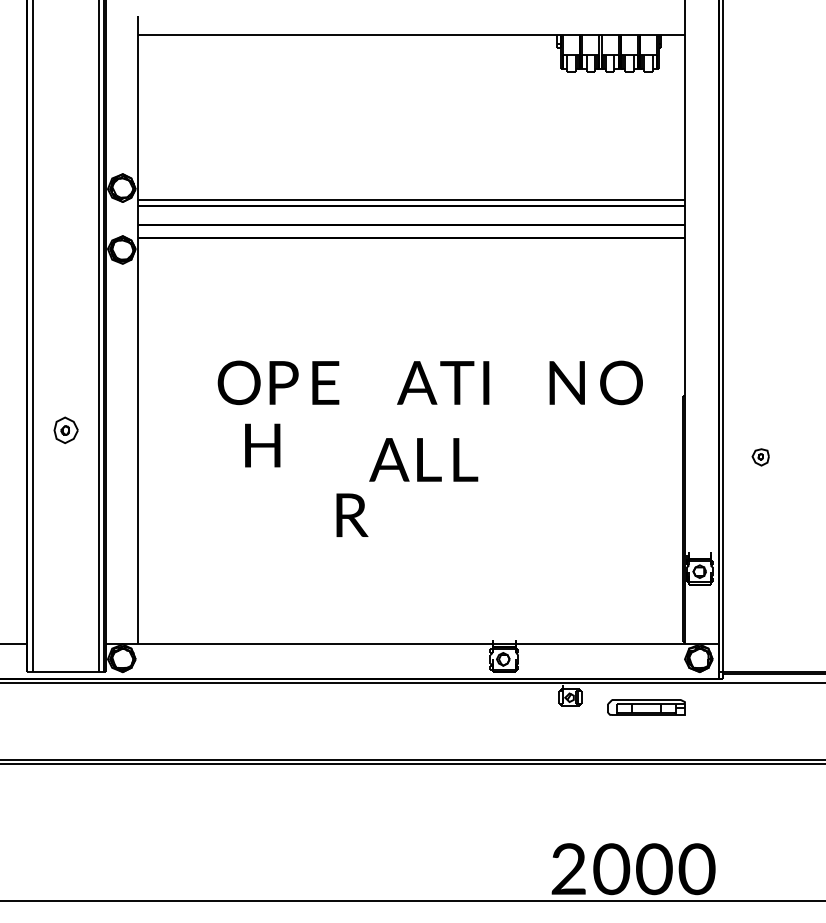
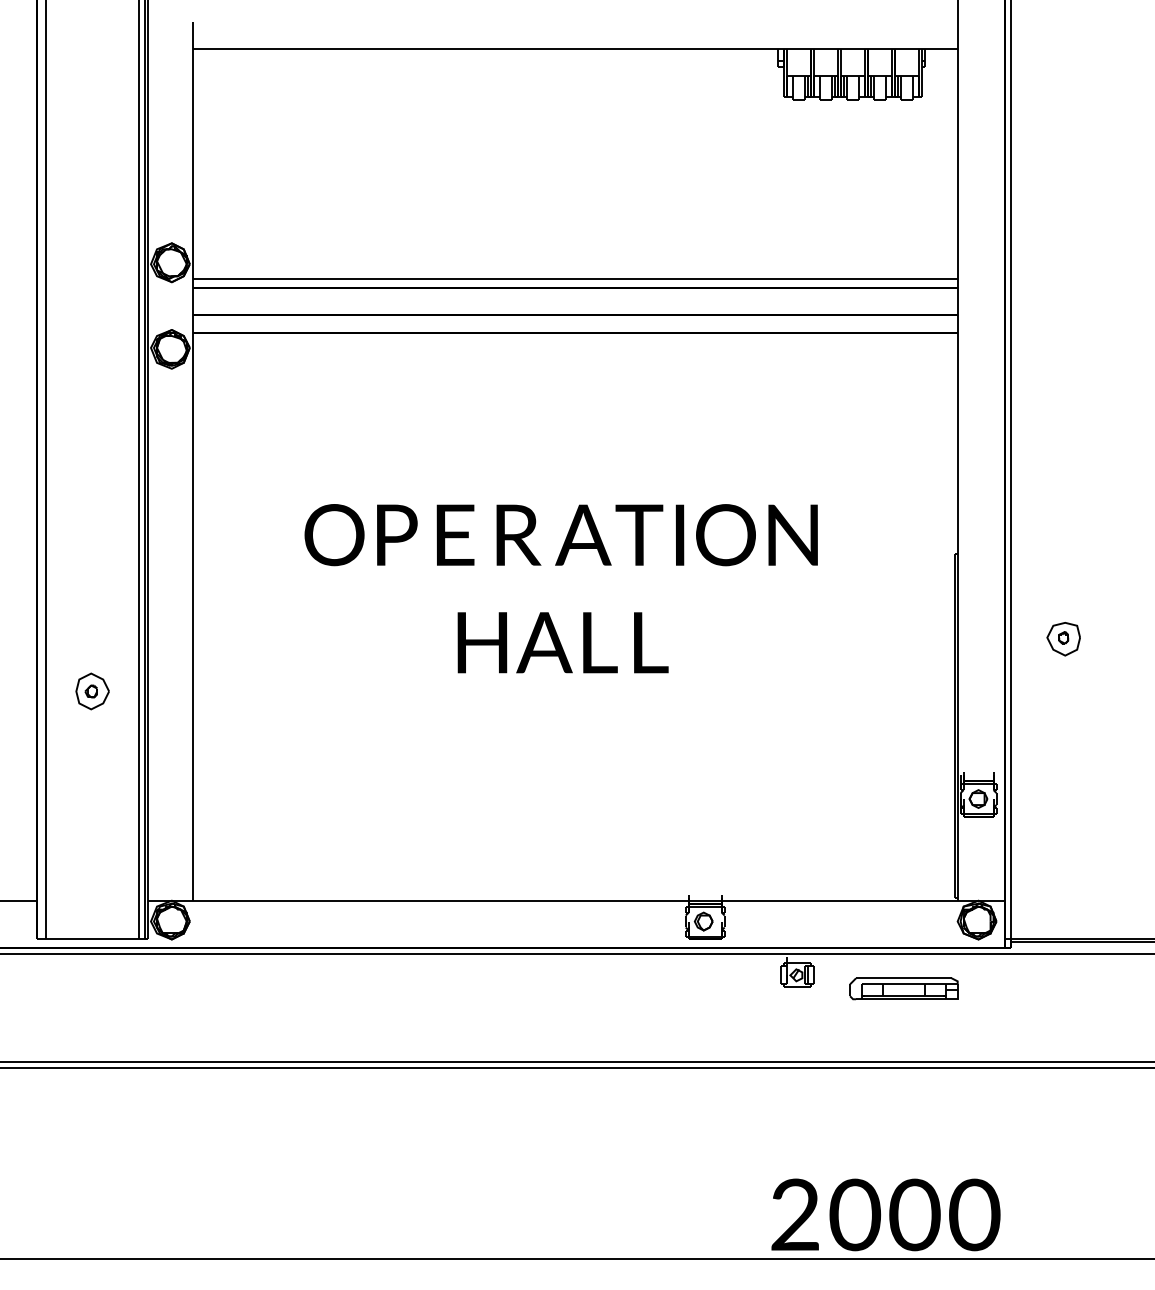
text: (621, 383) -> (725, 535), moved
part: (66, 430) -> (92, 691), moved
text: (262, 445) -> (482, 642), moved
part: (760, 457) -> (1063, 639), size x1.43
text: (352, 514) -> (518, 534), moved

